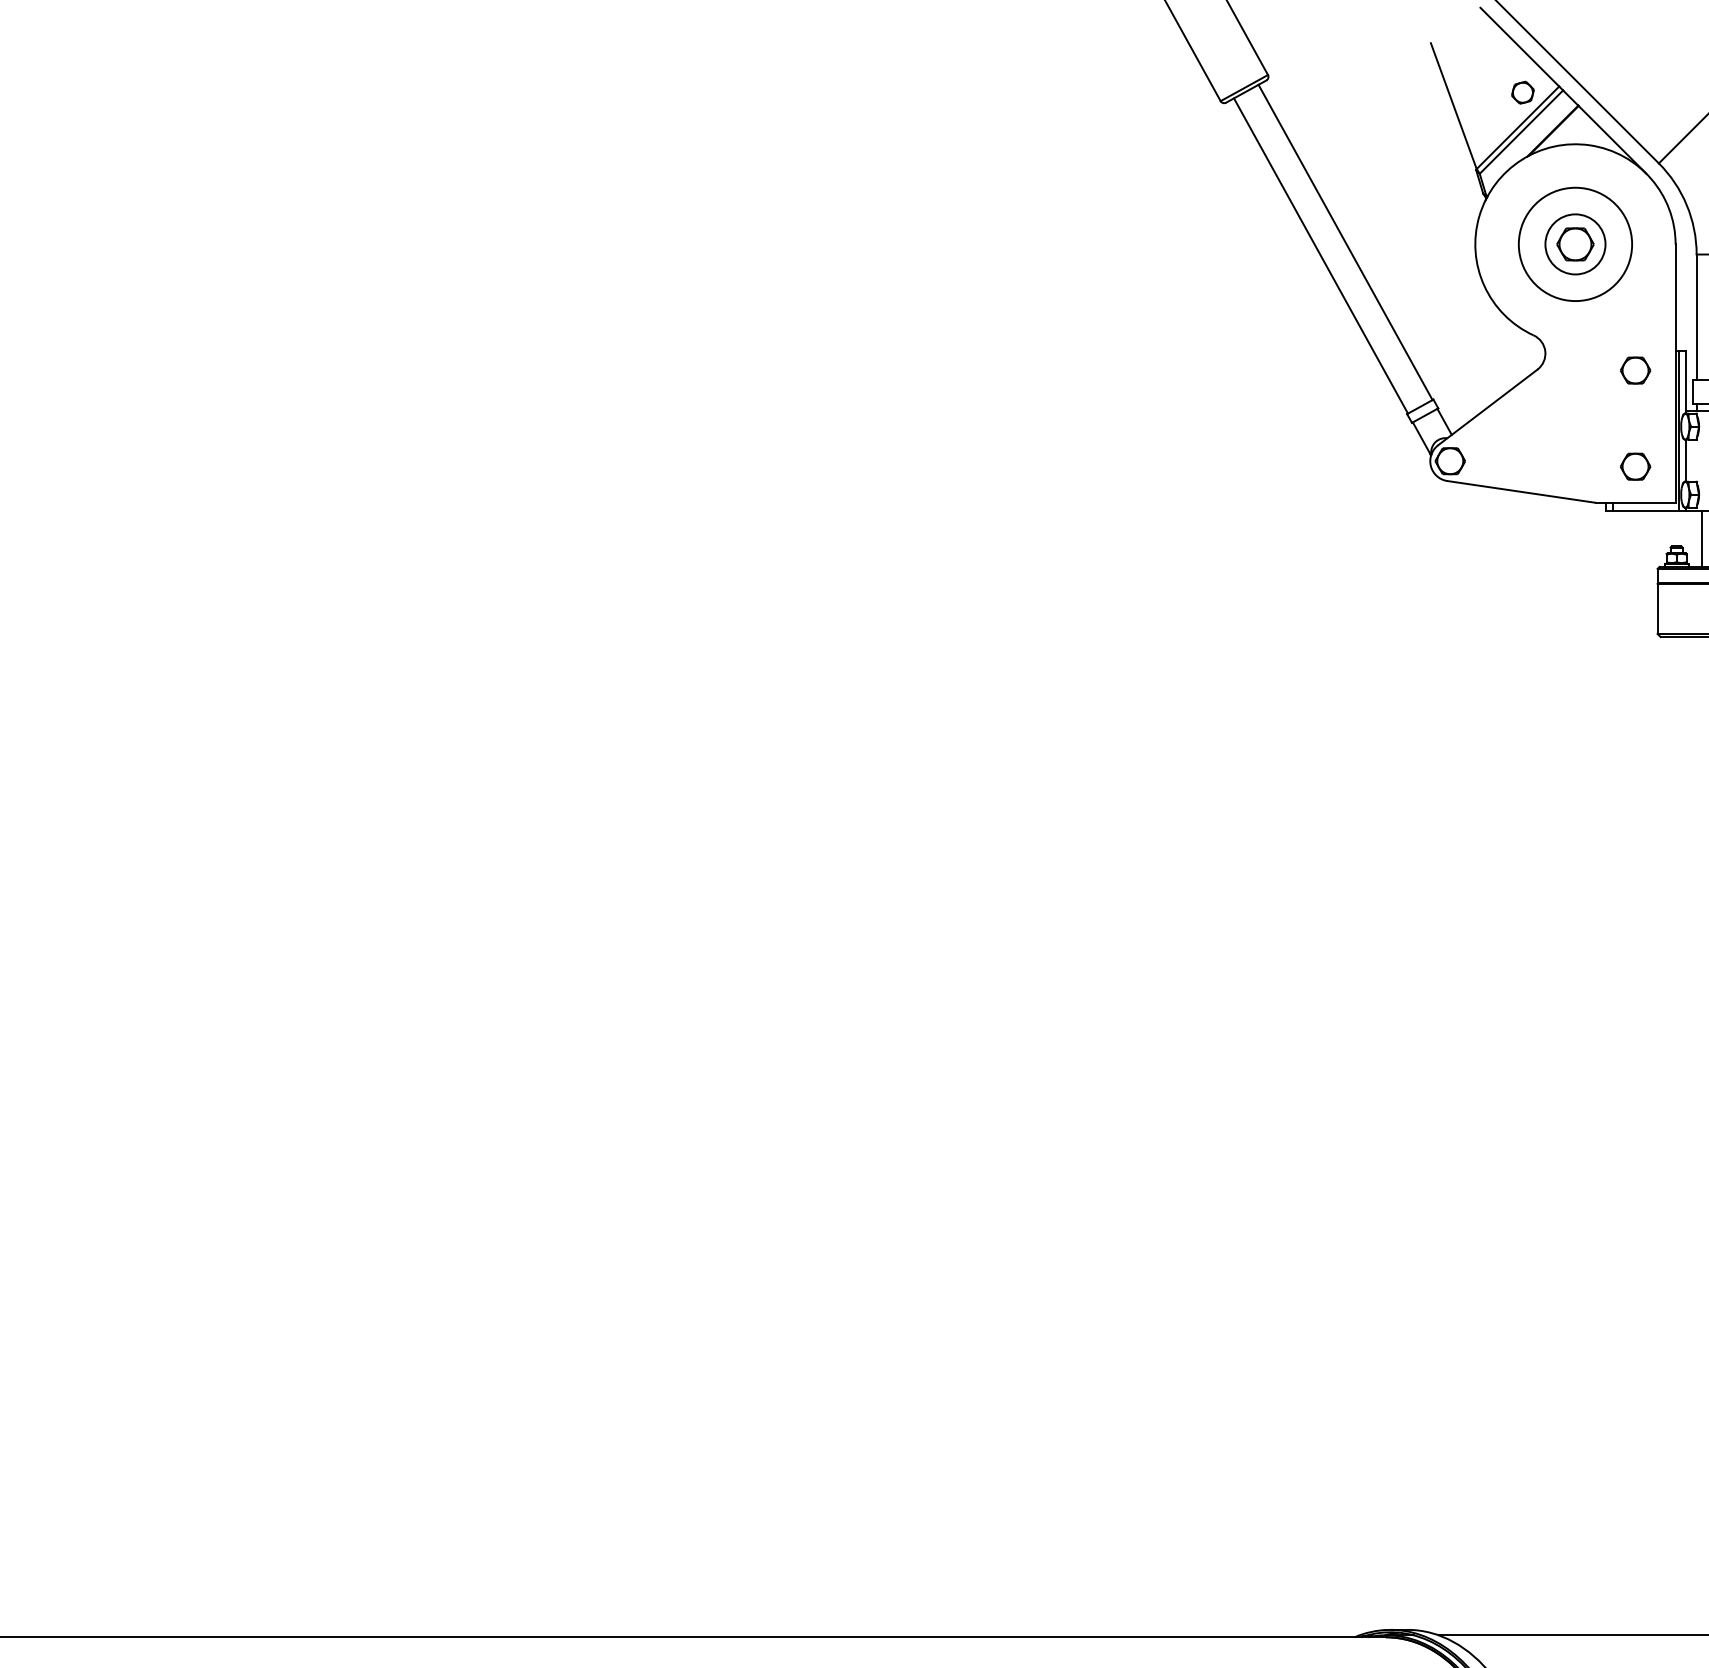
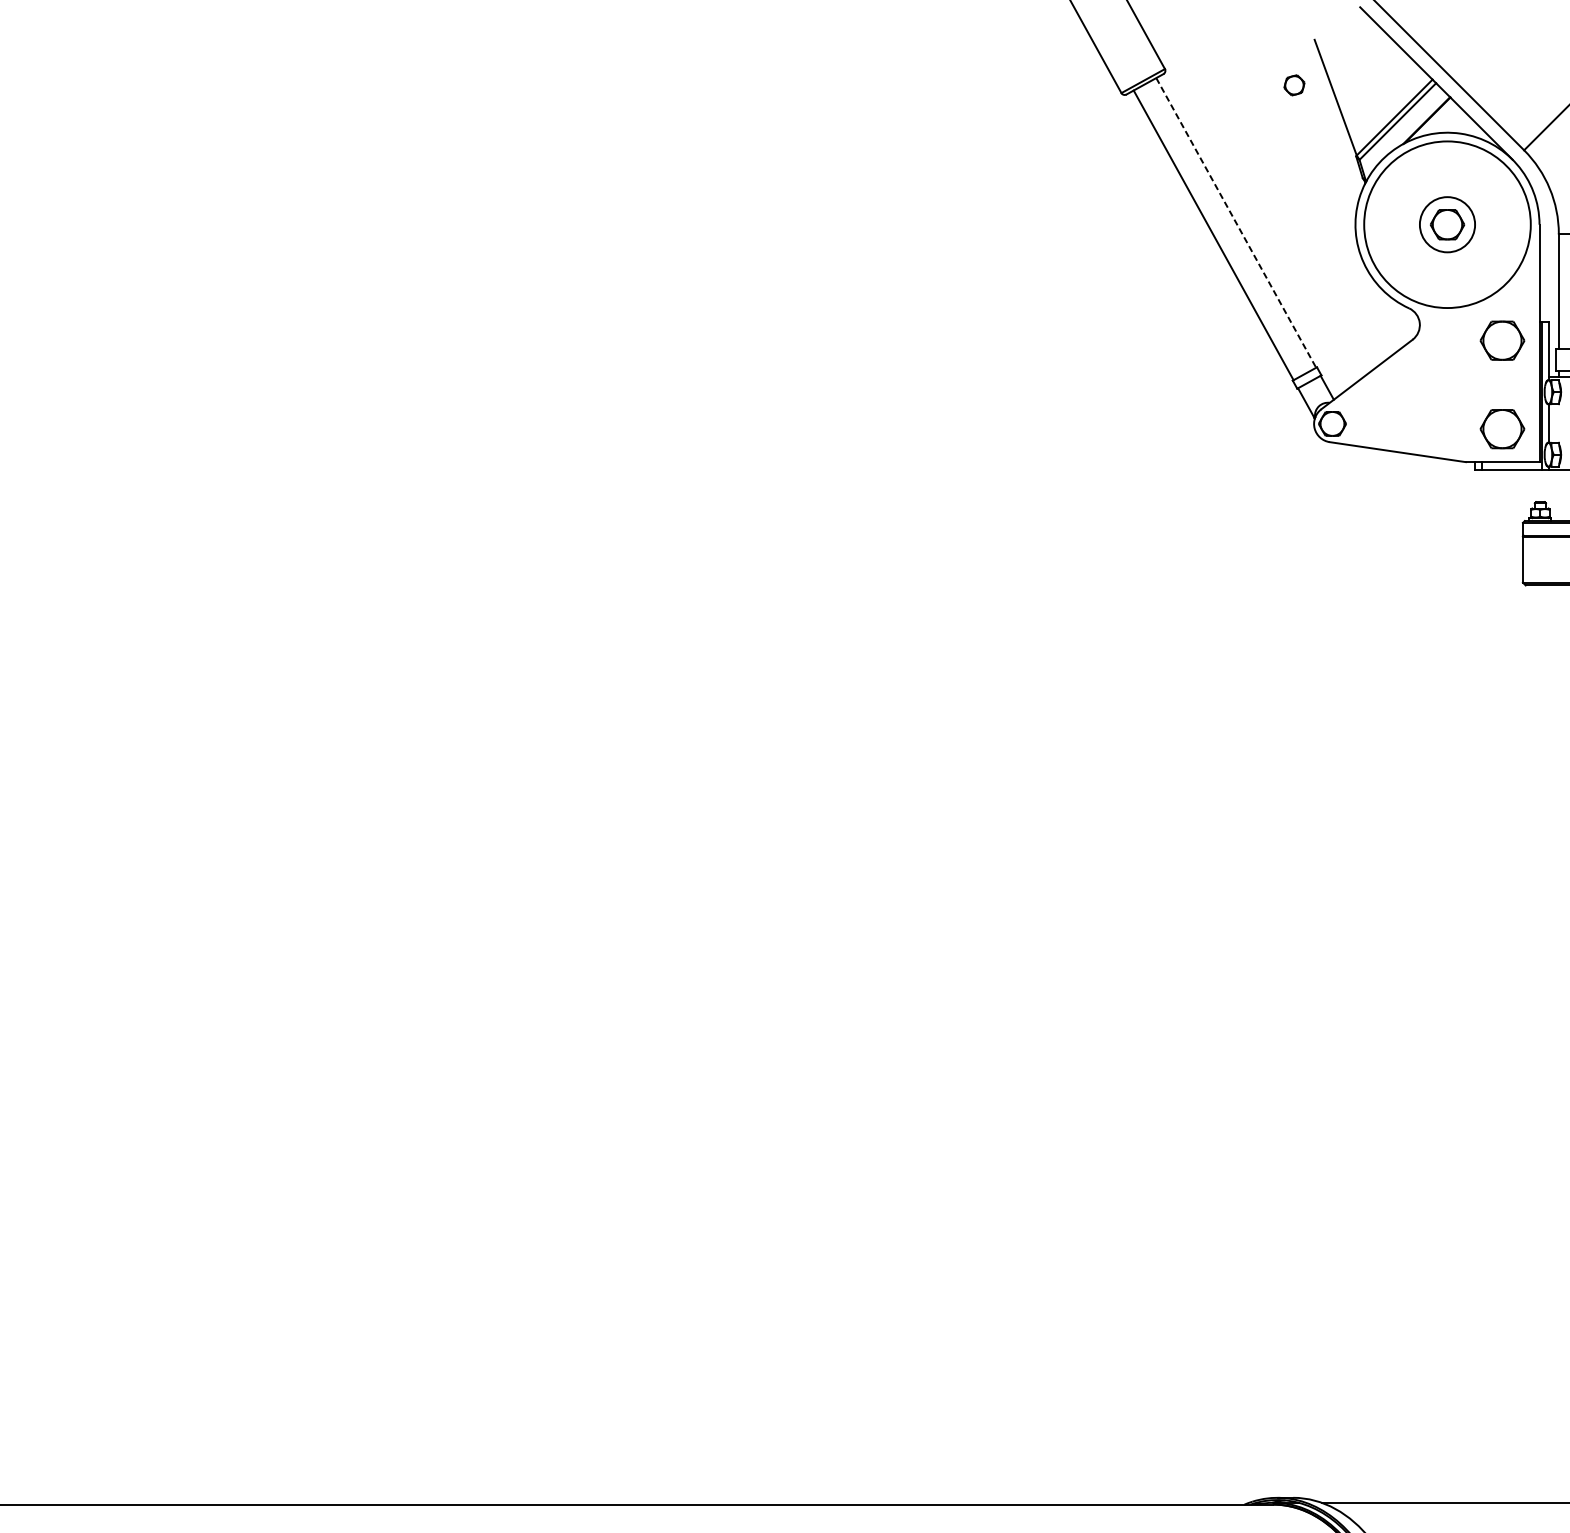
part: (1522, 92) -> (1294, 85), moved
line: (1345, 242) -> (1236, 222), solid -> dashed
circle: (1575, 244) -> (1447, 224), size x1.6
part: (1635, 370) -> (1502, 340), size x1.6
part: (1635, 466) -> (1502, 428), size x1.6
line: (1701, 538) -> (1563, 494), removed

